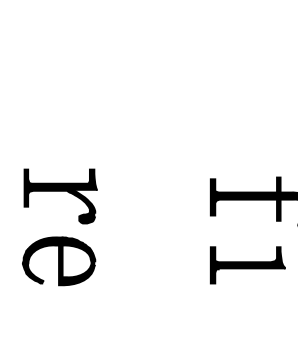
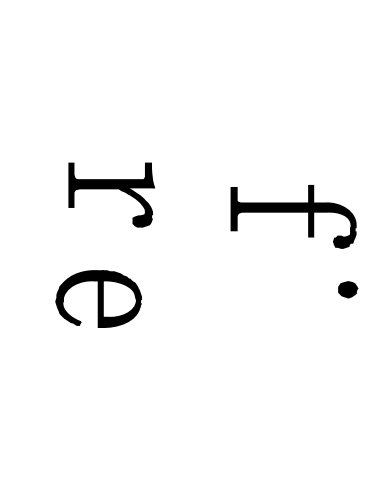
part: (60, 196) -> (111, 194), moved
part: (58, 260) -> (98, 298), moved
part: (247, 265) -> (274, 288), removed

